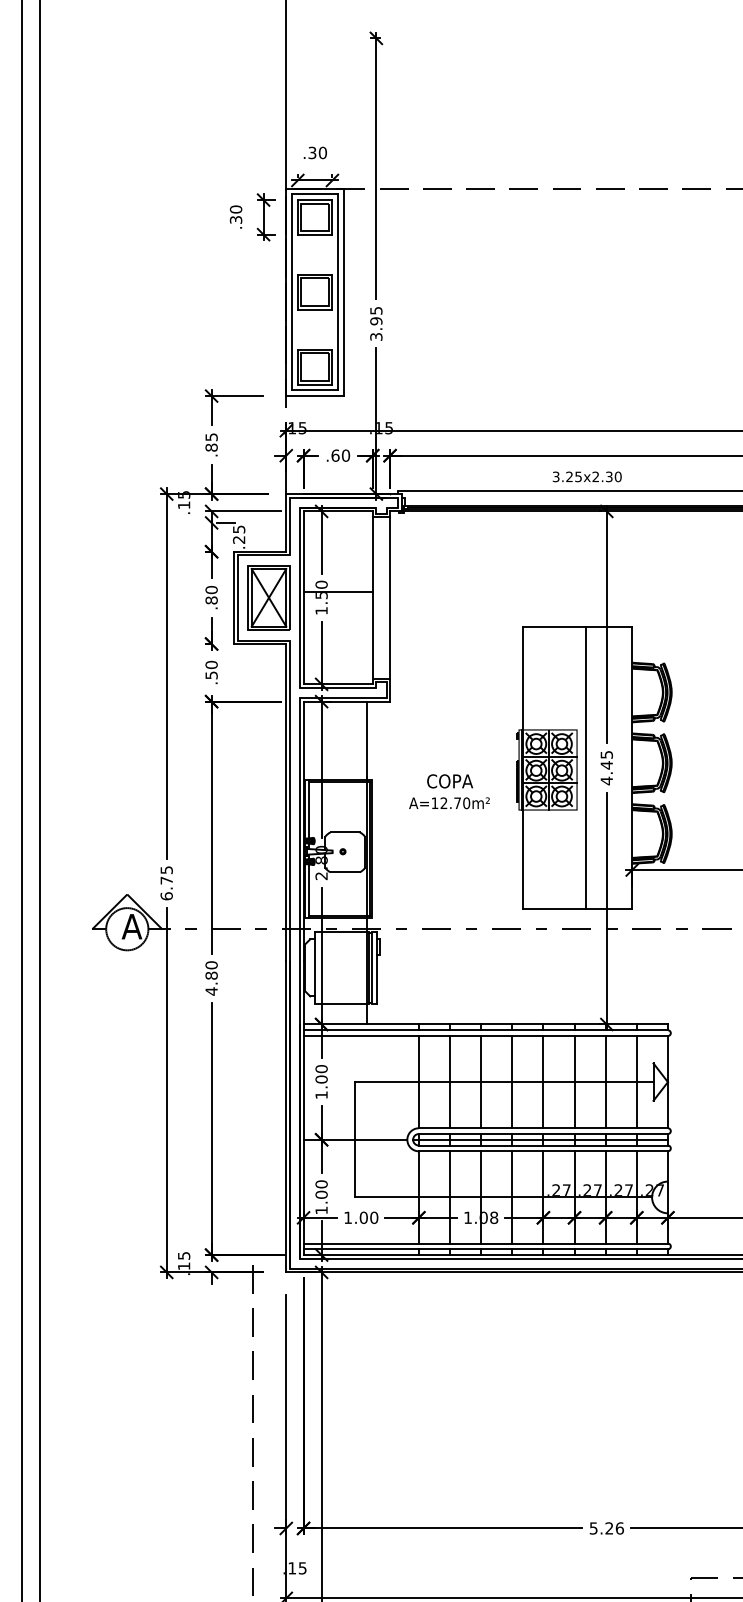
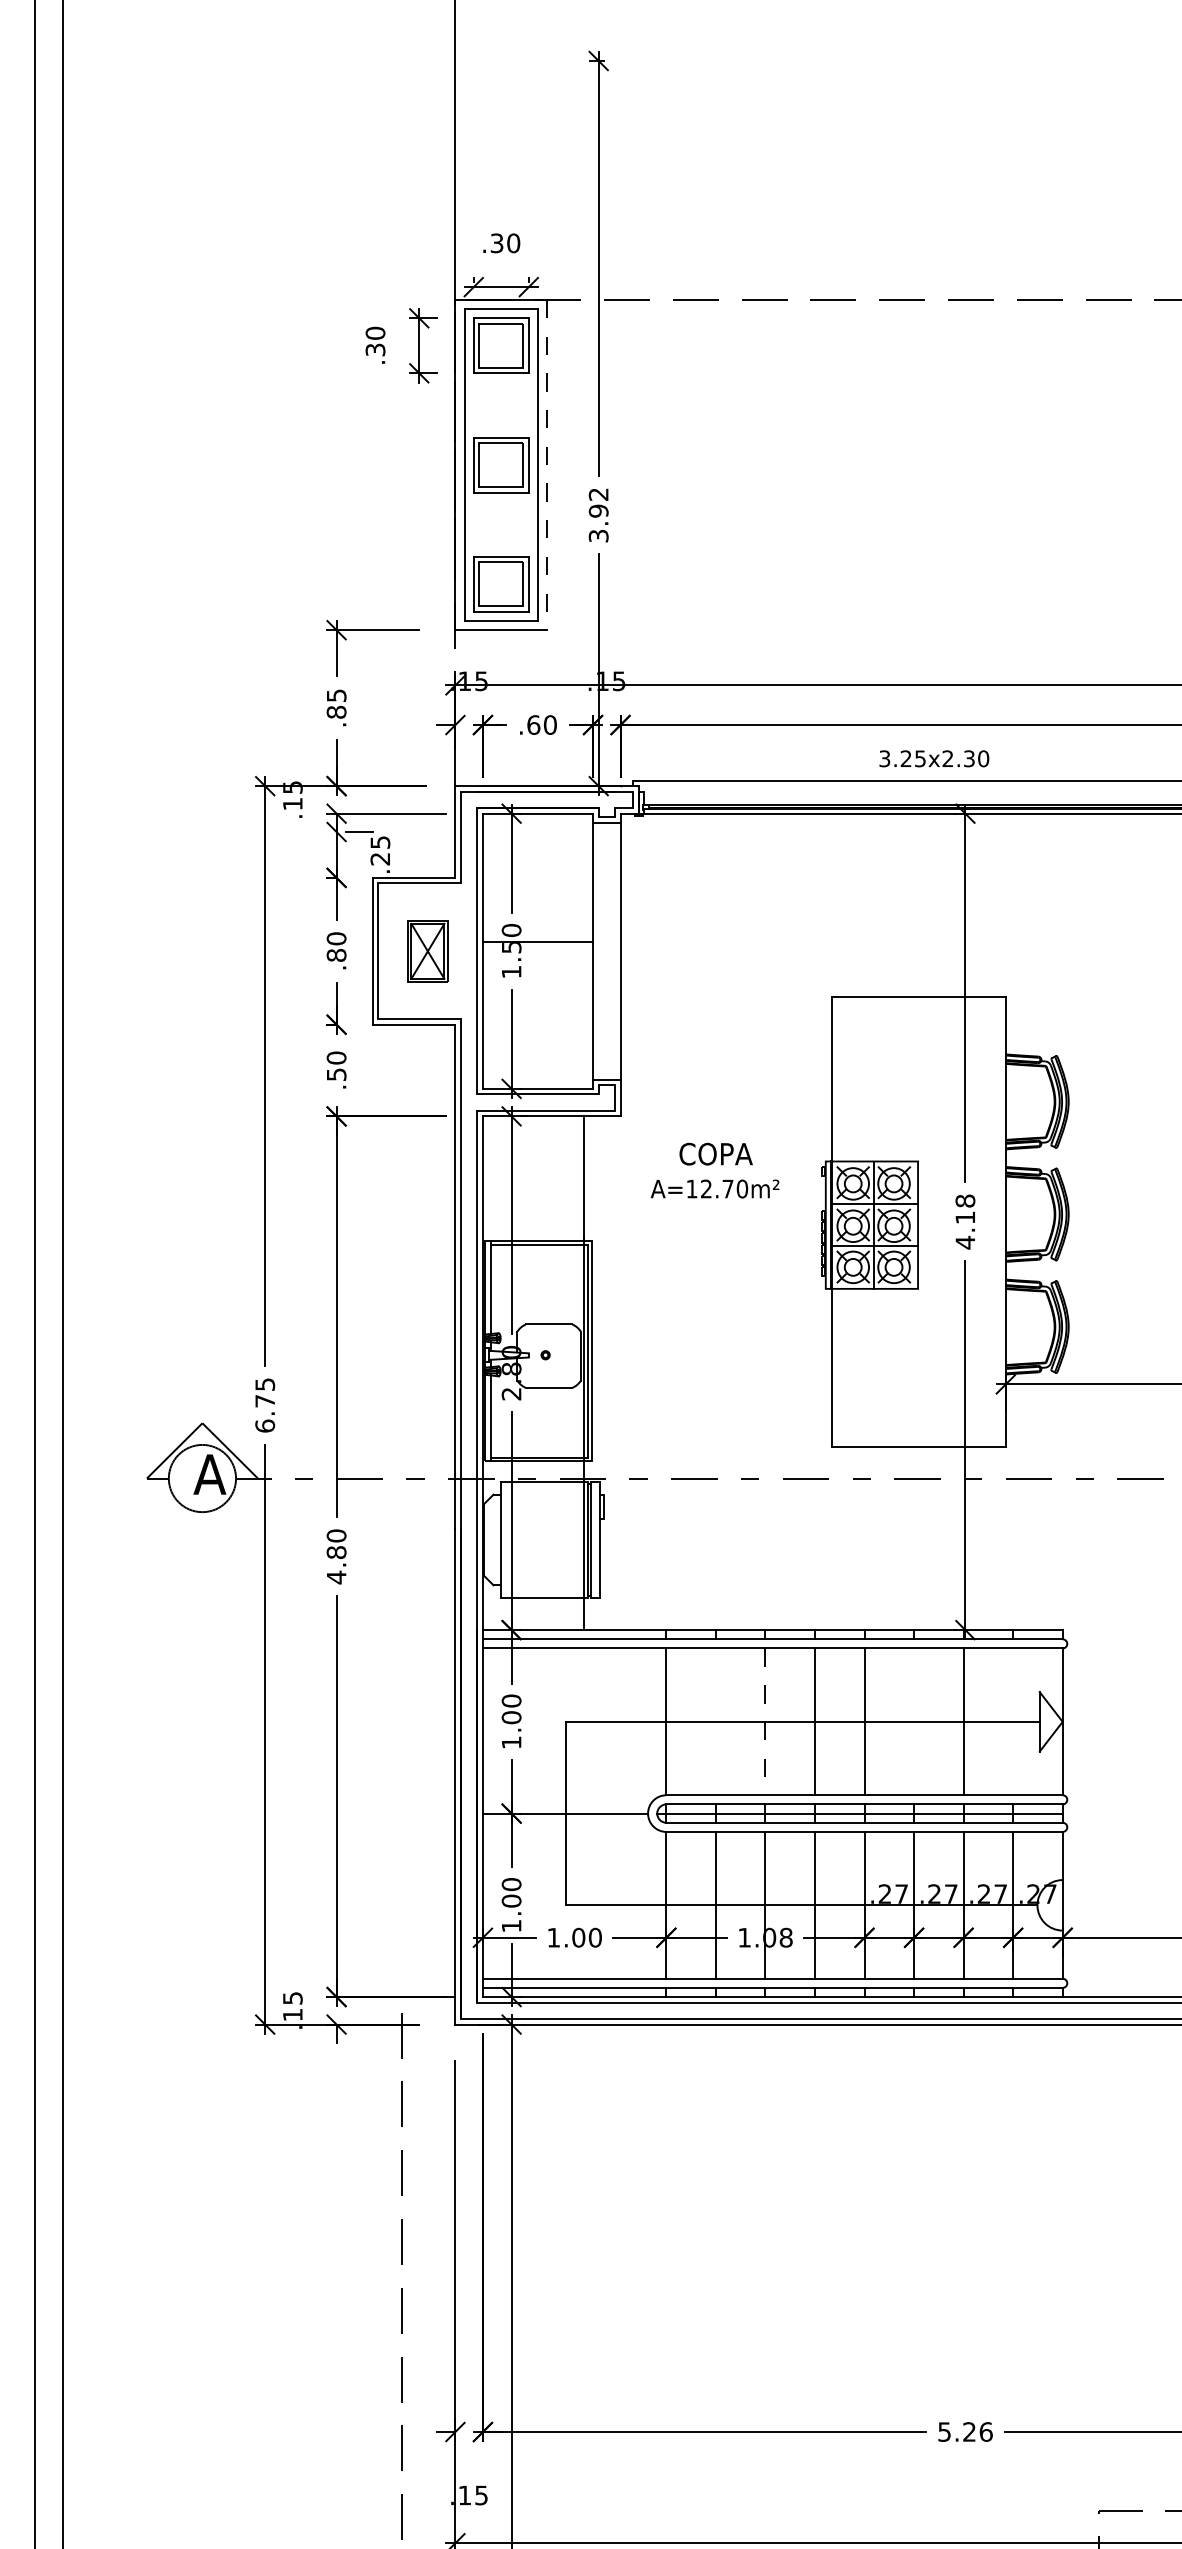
line: (343, 292) -> (546, 465), solid -> dashed
text: (376, 310) -> (598, 494), 3.95 -> 3.92
part: (268, 597) -> (427, 950), size x0.6
text: (606, 759) -> (964, 1208), 4.45 -> 4.18
line: (586, 767) -> (933, 1221), removed
text: (449, 791) -> (715, 1170), moved
line: (450, 1082) -> (716, 1722), removed
line: (481, 1082) -> (766, 1722), solid -> dashed
line: (574, 1082) -> (914, 1722), removed
line: (636, 1082) -> (1012, 1722), removed

